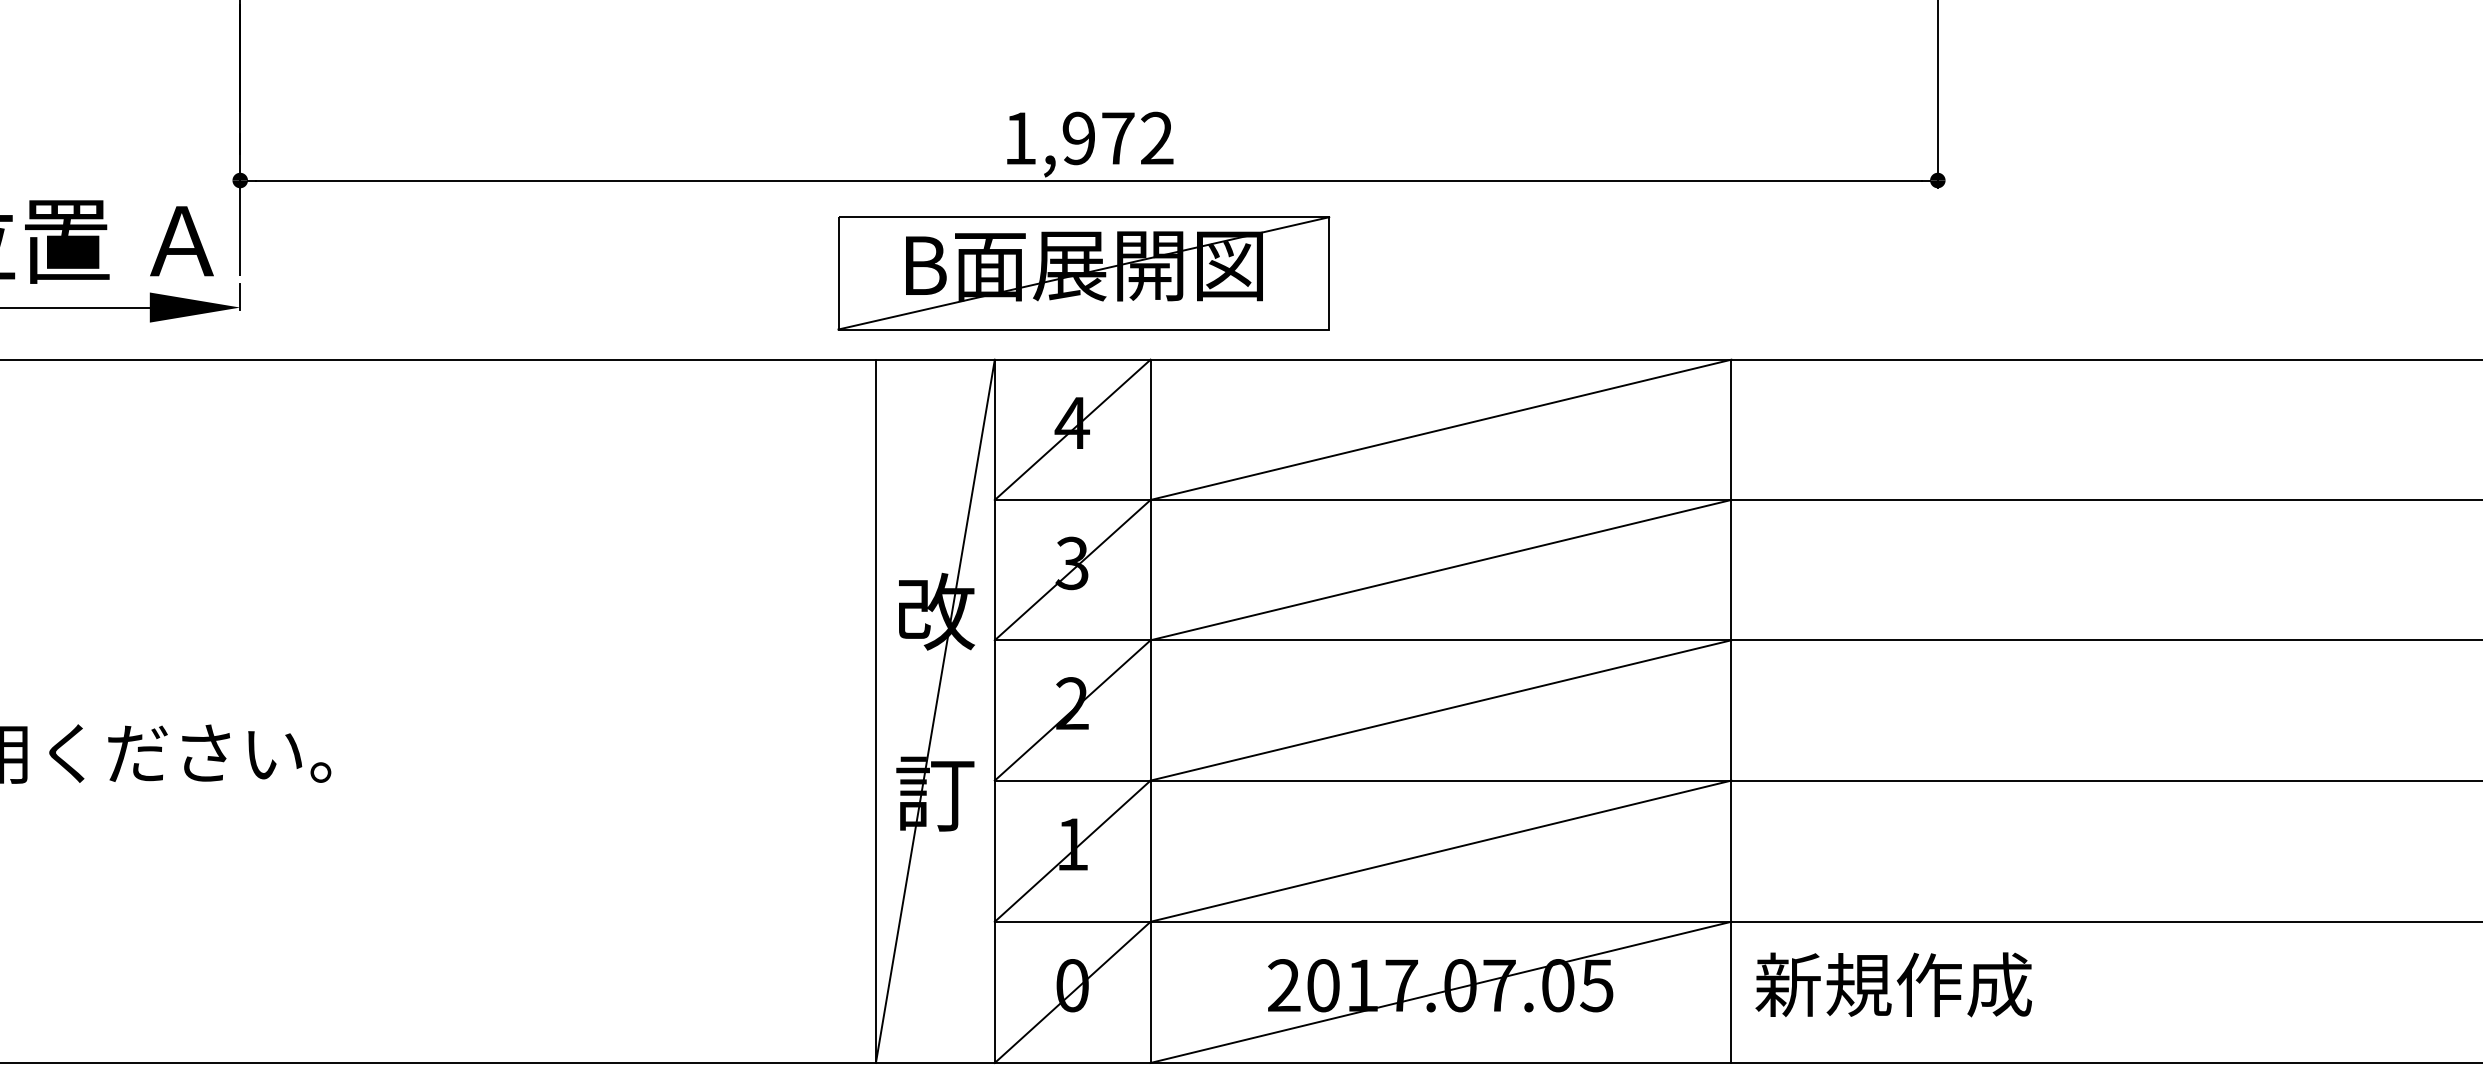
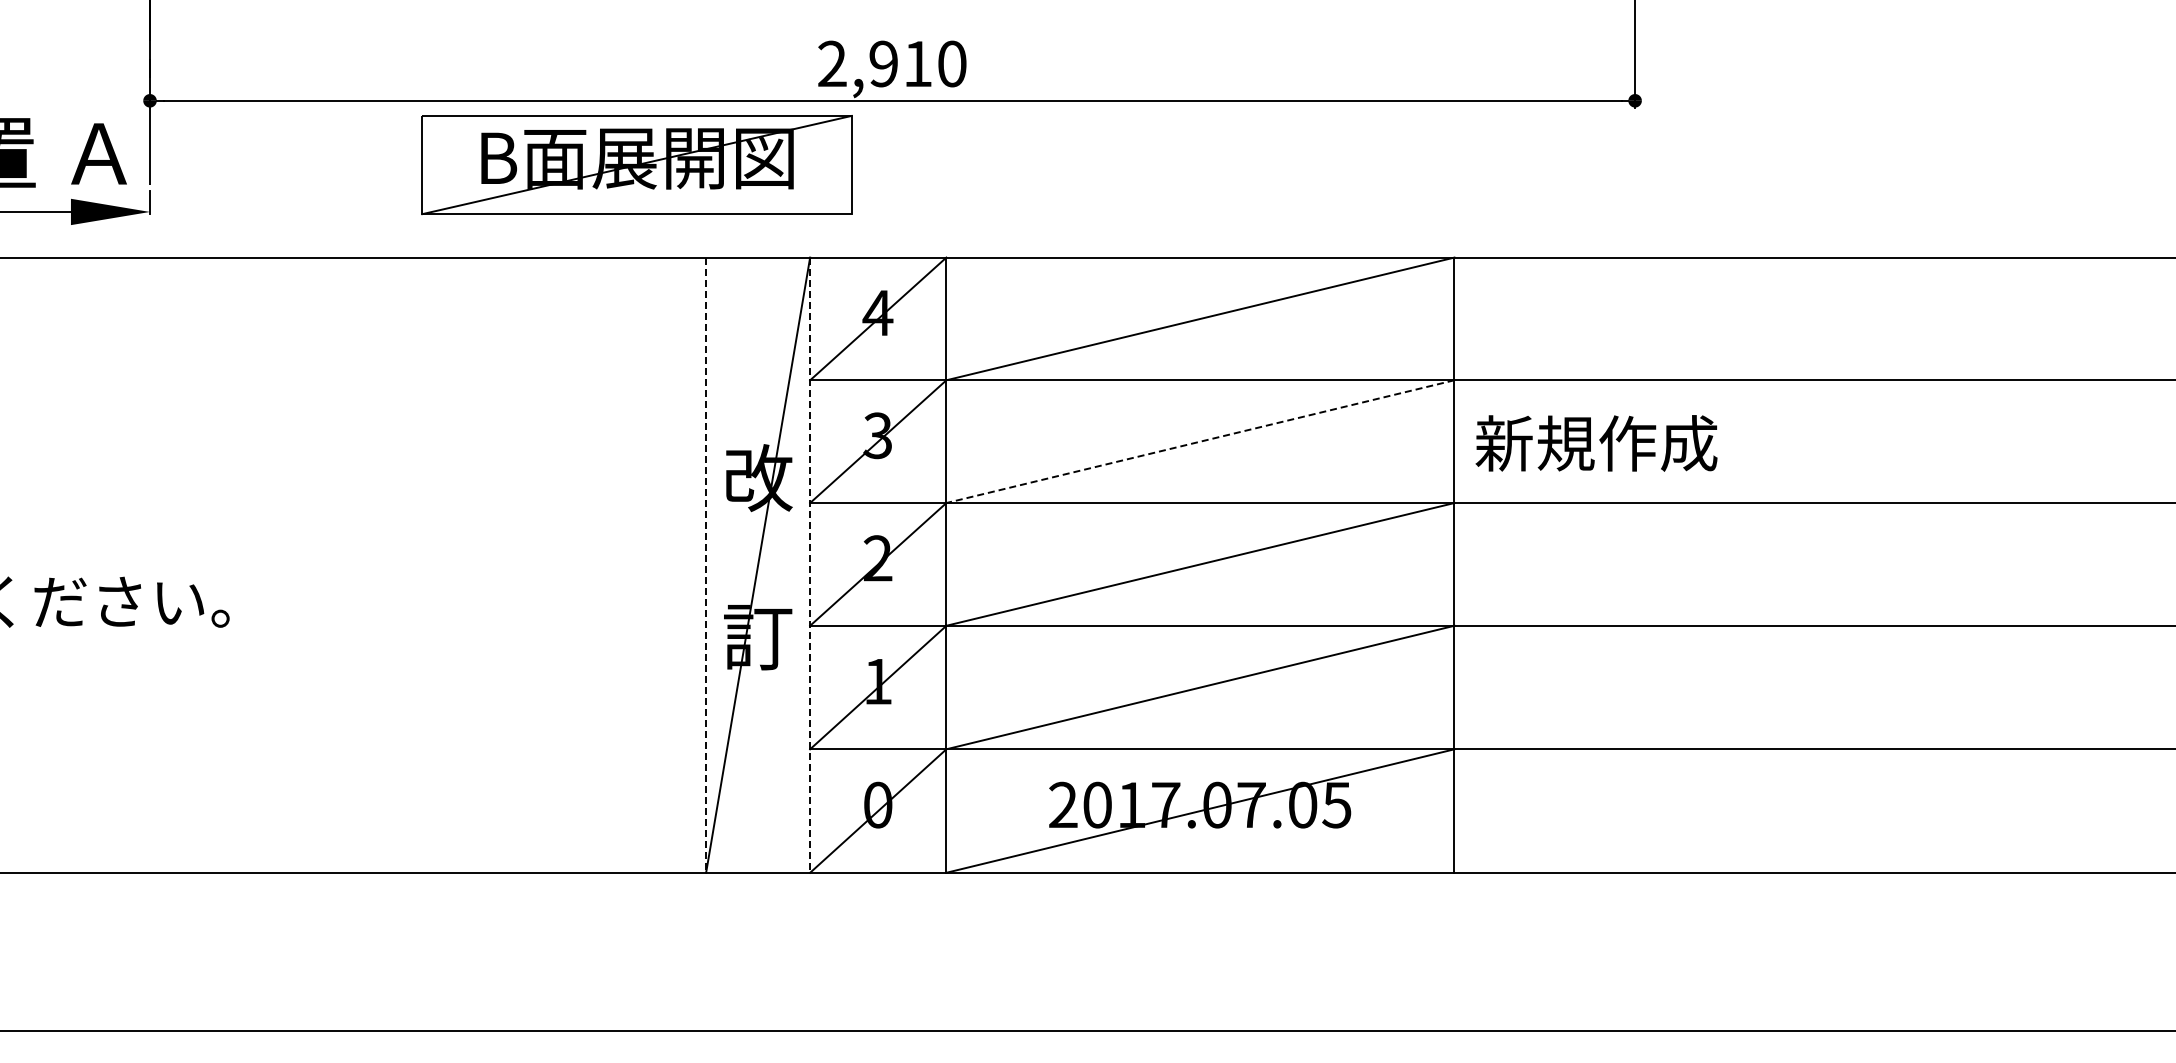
text: (1088, 137) -> (892, 63), 1,972 -> 2,910
part: (1083, 272) -> (636, 164), moved
line: (1439, 569) -> (1199, 441), solid -> dashed
line: (876, 711) -> (706, 565), solid -> dashed
line: (995, 711) -> (810, 565), solid -> dashed
text: (1893, 984) -> (1596, 443), moved

